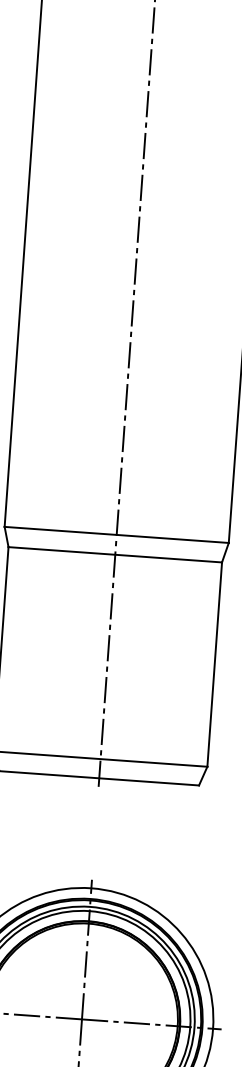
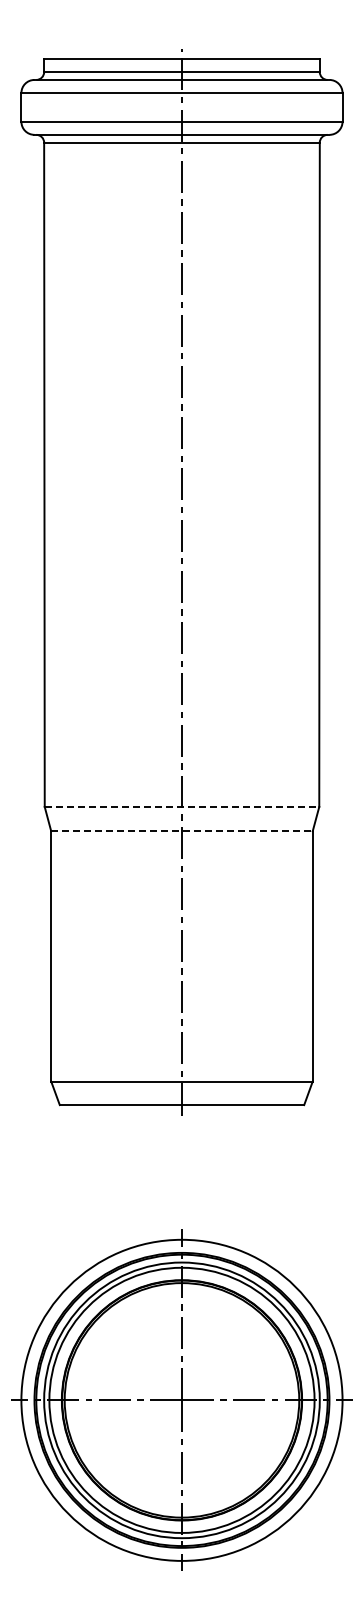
line: (117, 534) -> (182, 806), solid -> dashed
line: (114, 554) -> (181, 831), solid -> dashed

